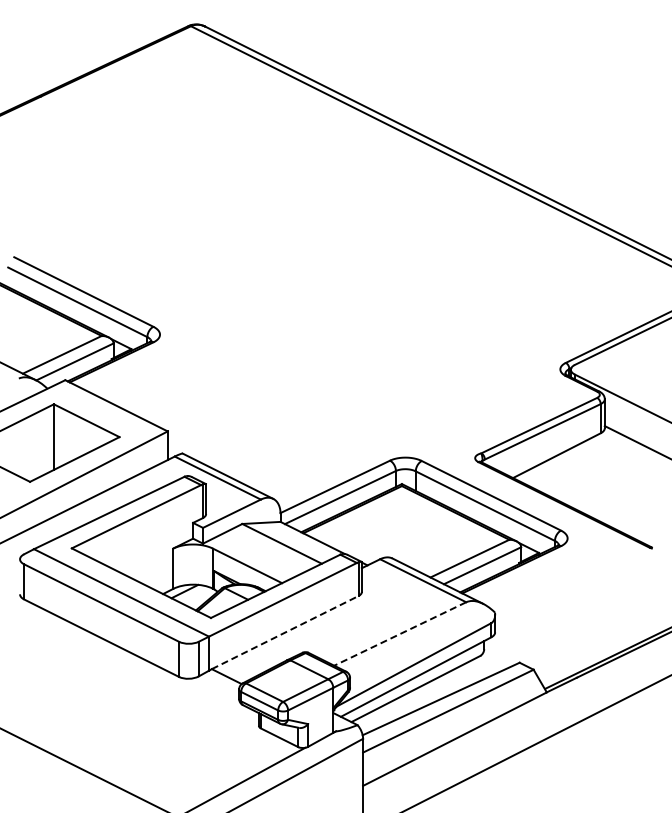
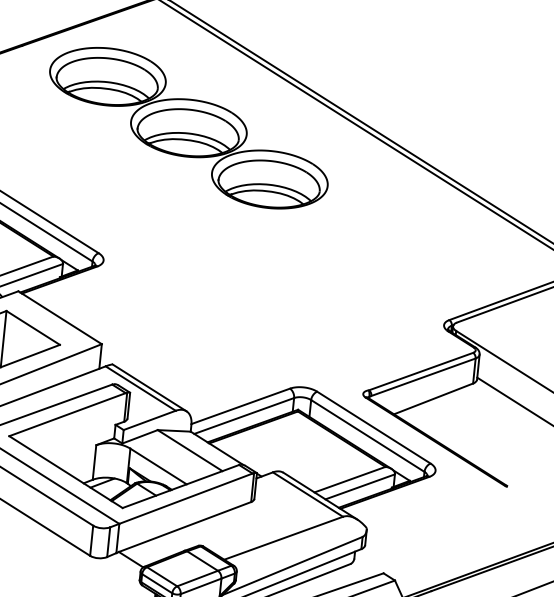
part: (242, 171) -> (188, 127), added
line: (285, 632) -> (185, 526), dashed -> solid
line: (399, 634) -> (282, 538), dashed -> solid

